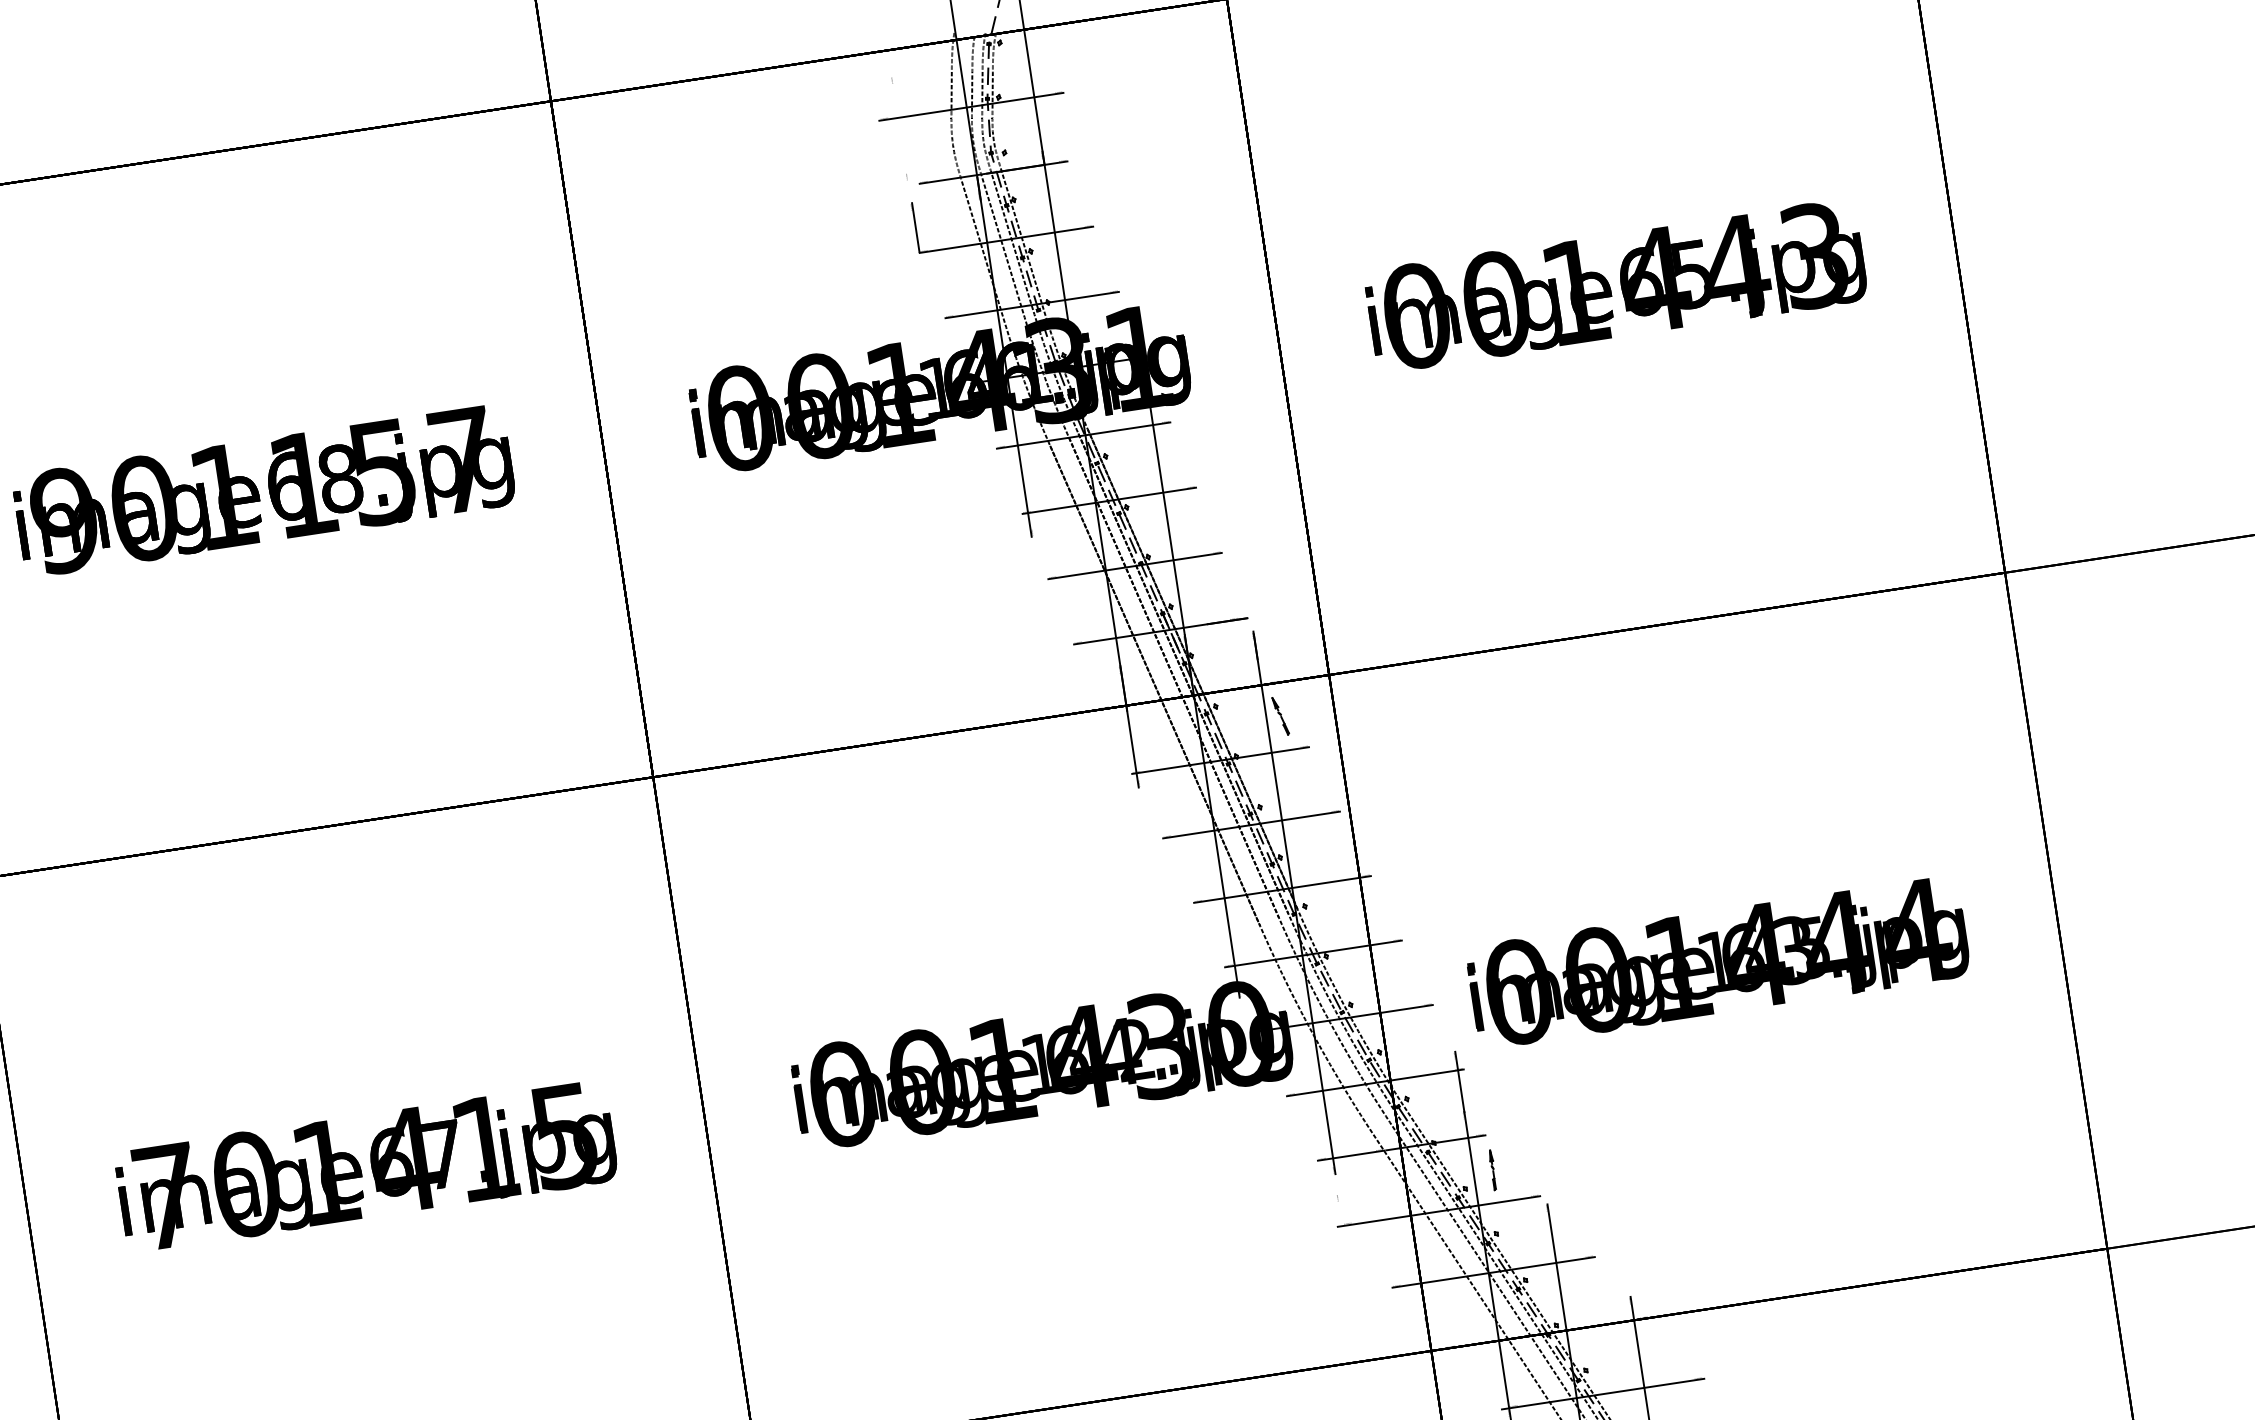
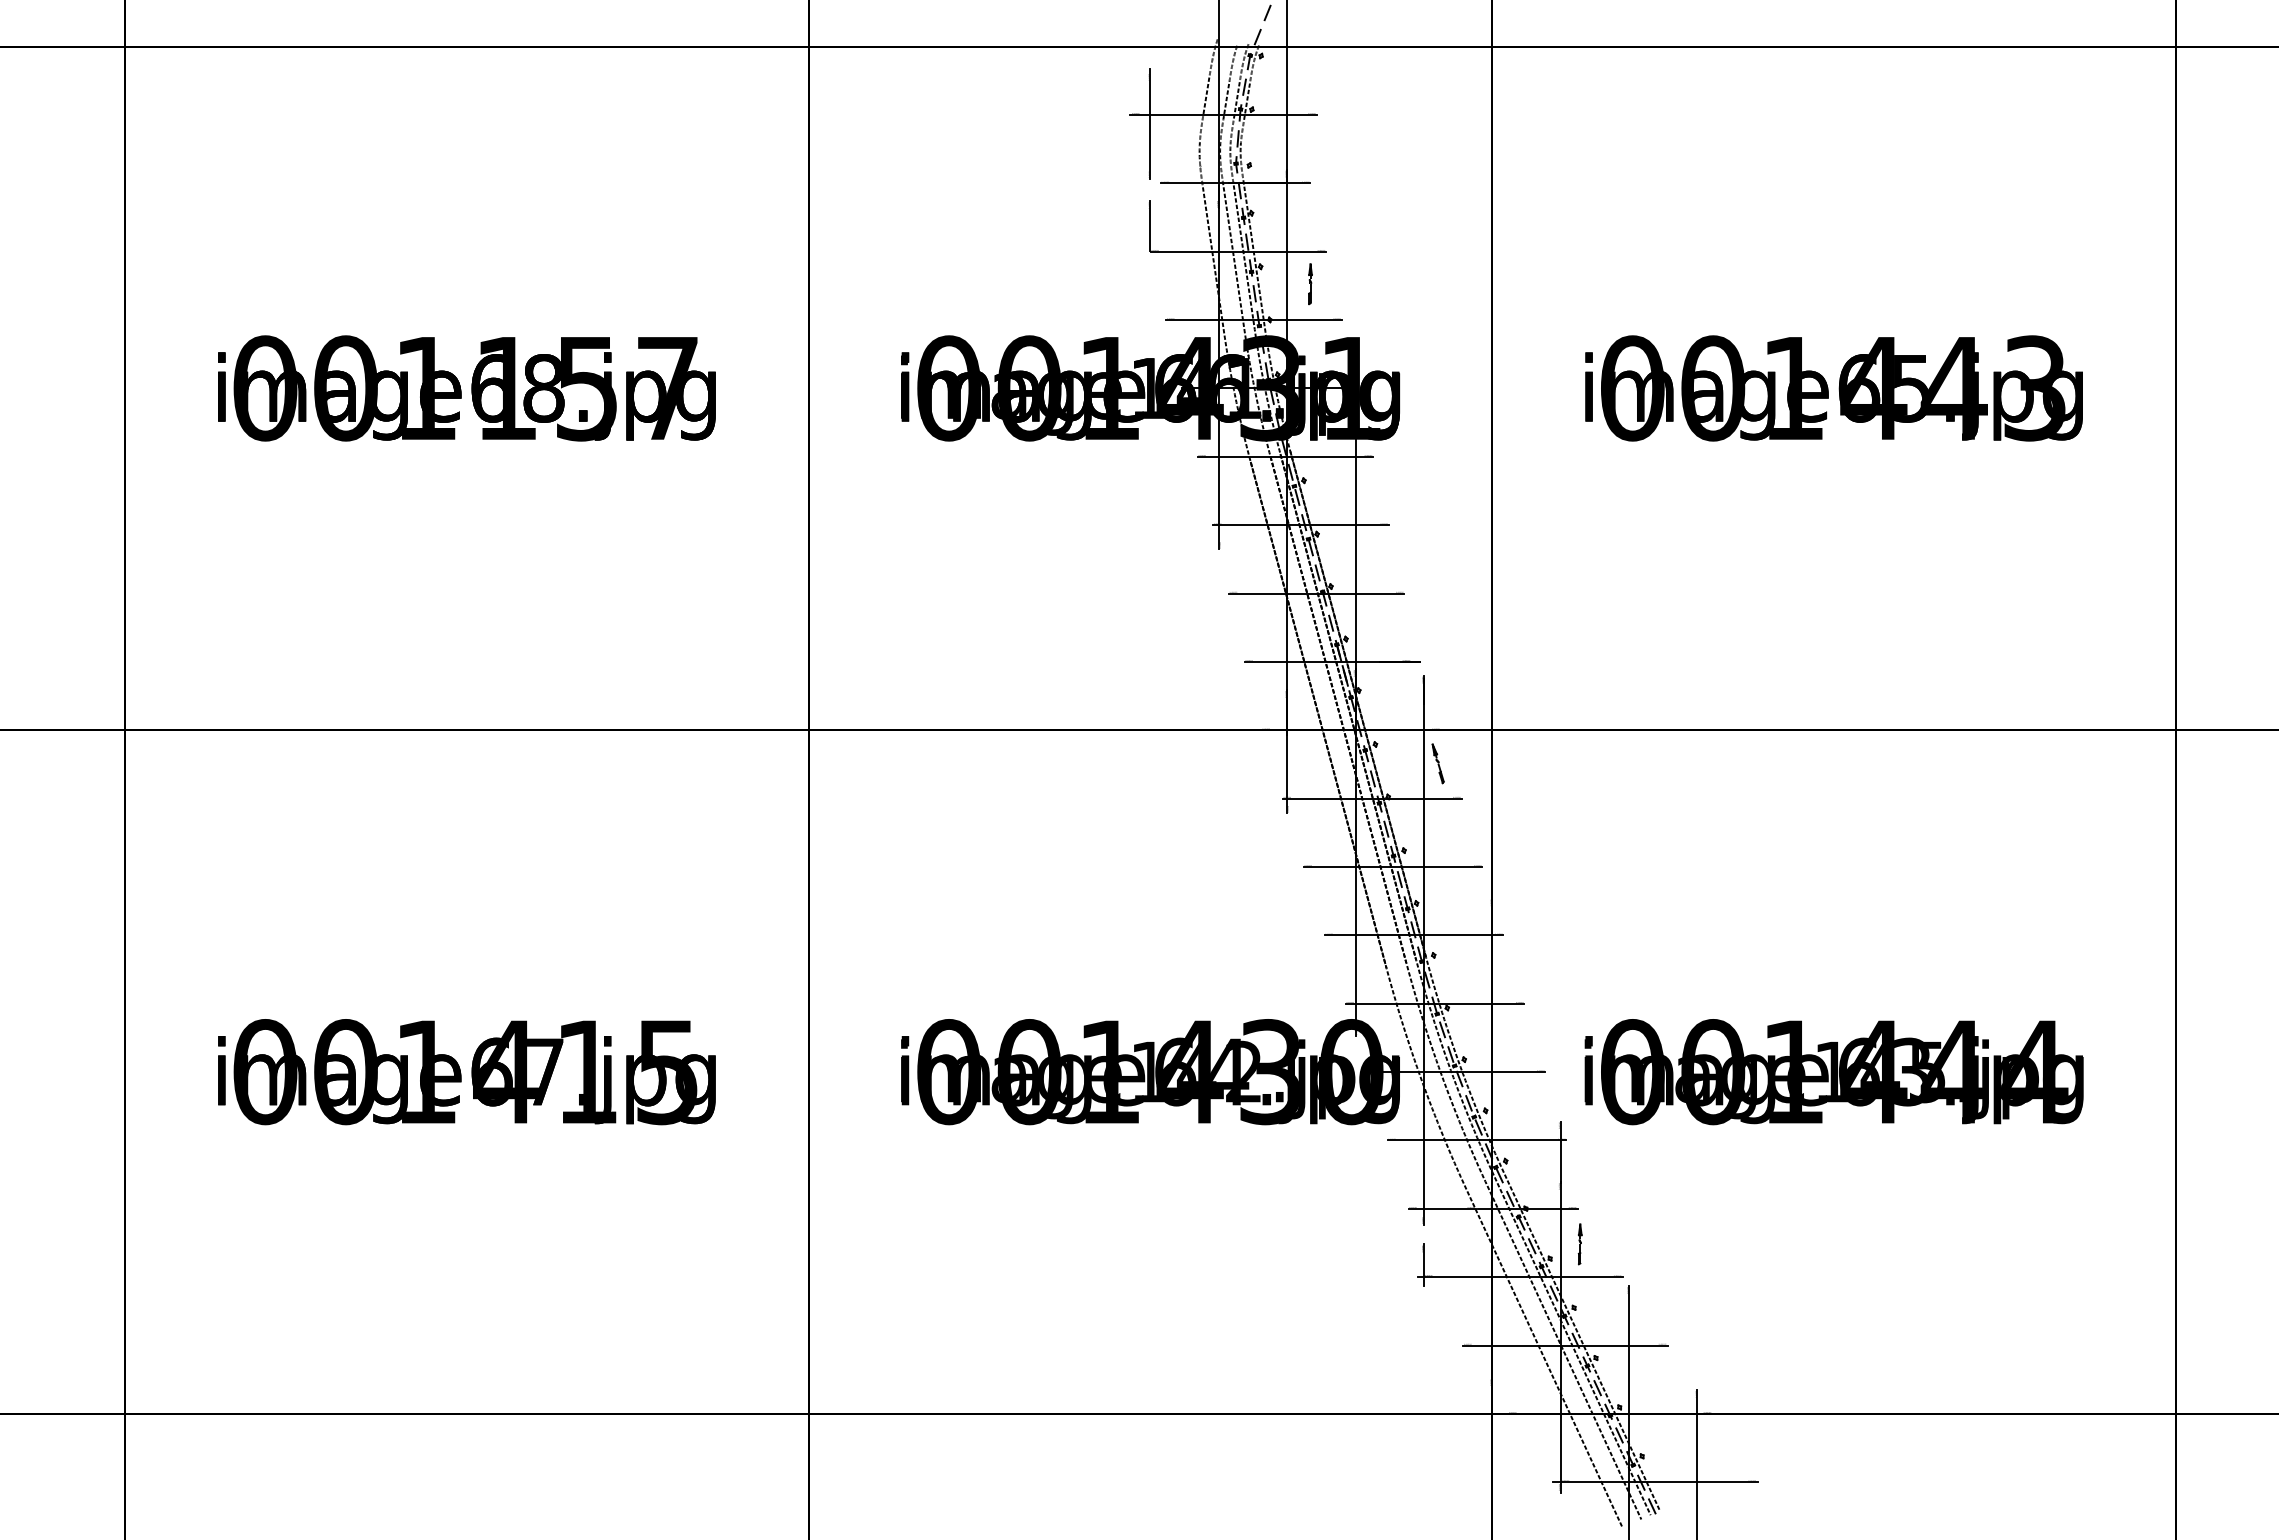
line: (900, 126) -> (1150, 123), added
line: (1082, 261) -> (1310, 284), added
text: (65, 520) -> (265, 388), 901157 -> 001157
text: (167, 1196) -> (265, 1072), 701415 -> 001415
line: (1341, 1213) -> (1423, 1264), added

